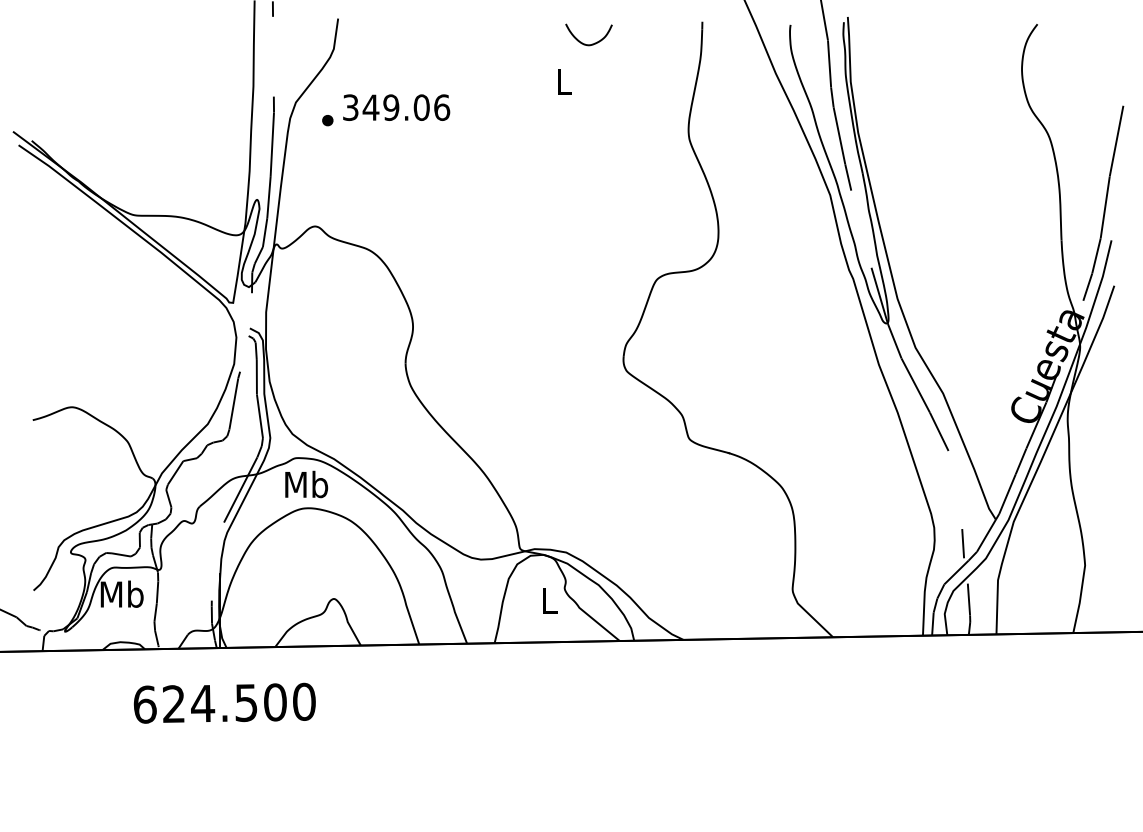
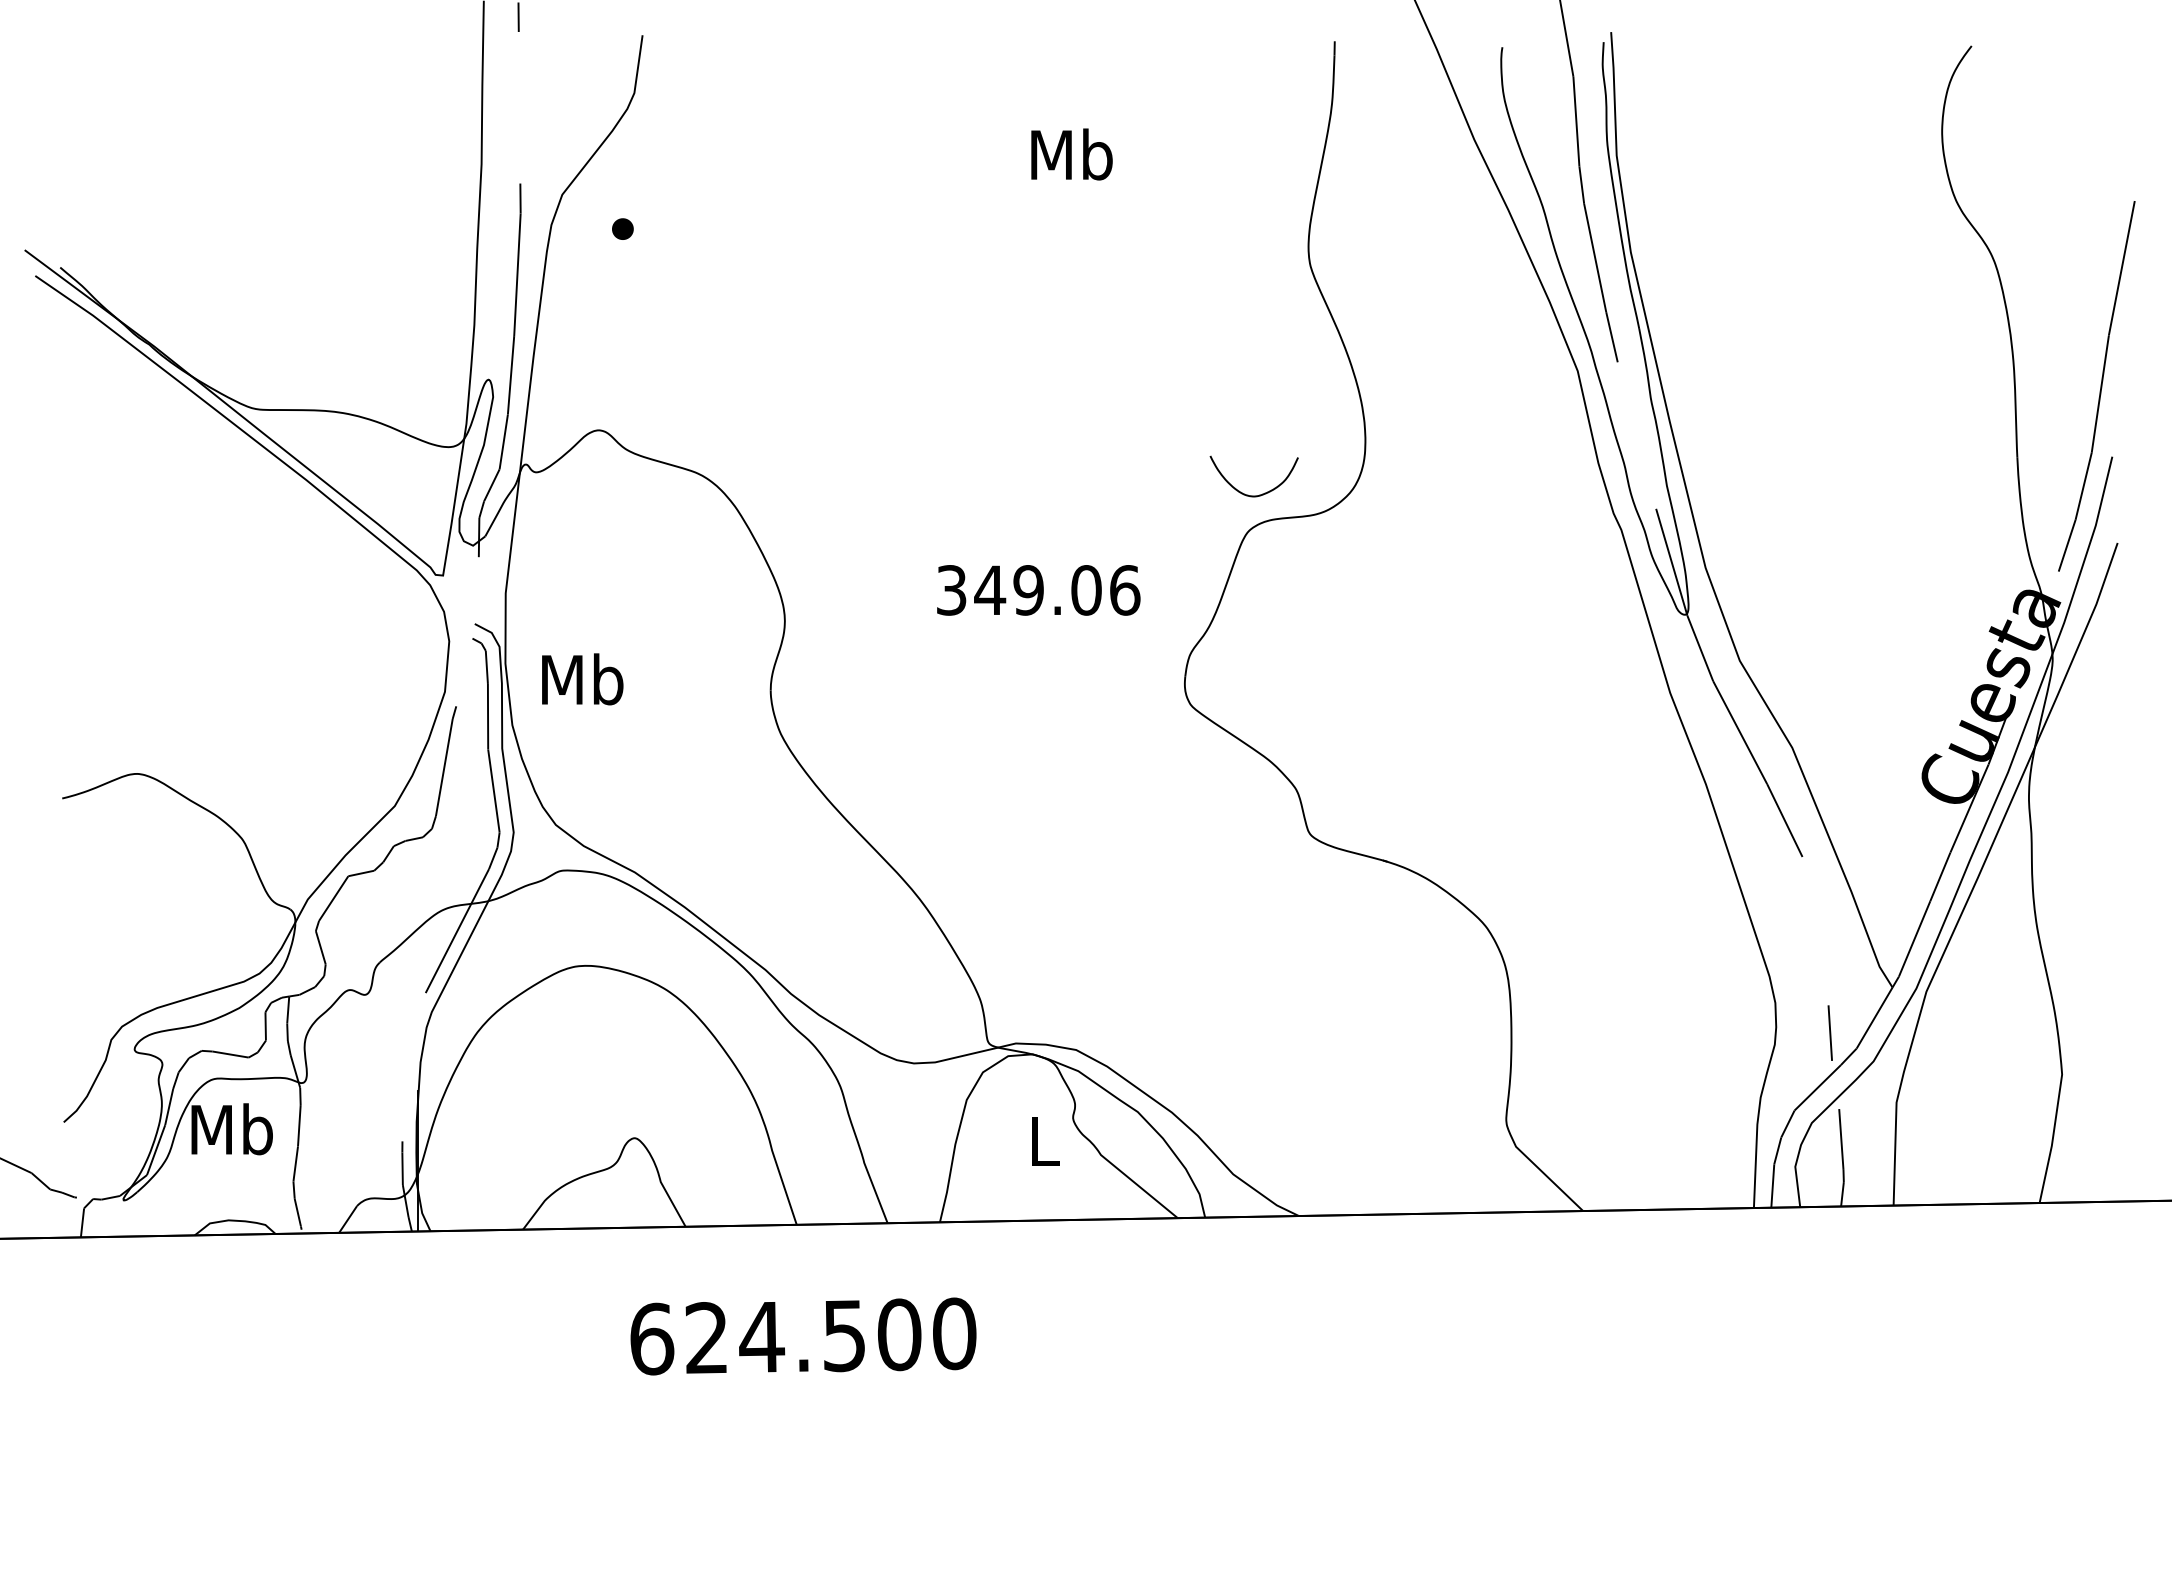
curve: (585, 43) -> (1247, 493), moved
text: (563, 80) -> (1070, 152), L -> Mb
text: (396, 107) -> (1038, 590), moved
text: (306, 484) -> (582, 679), moved
text: (224, 702) -> (802, 1334), moved

